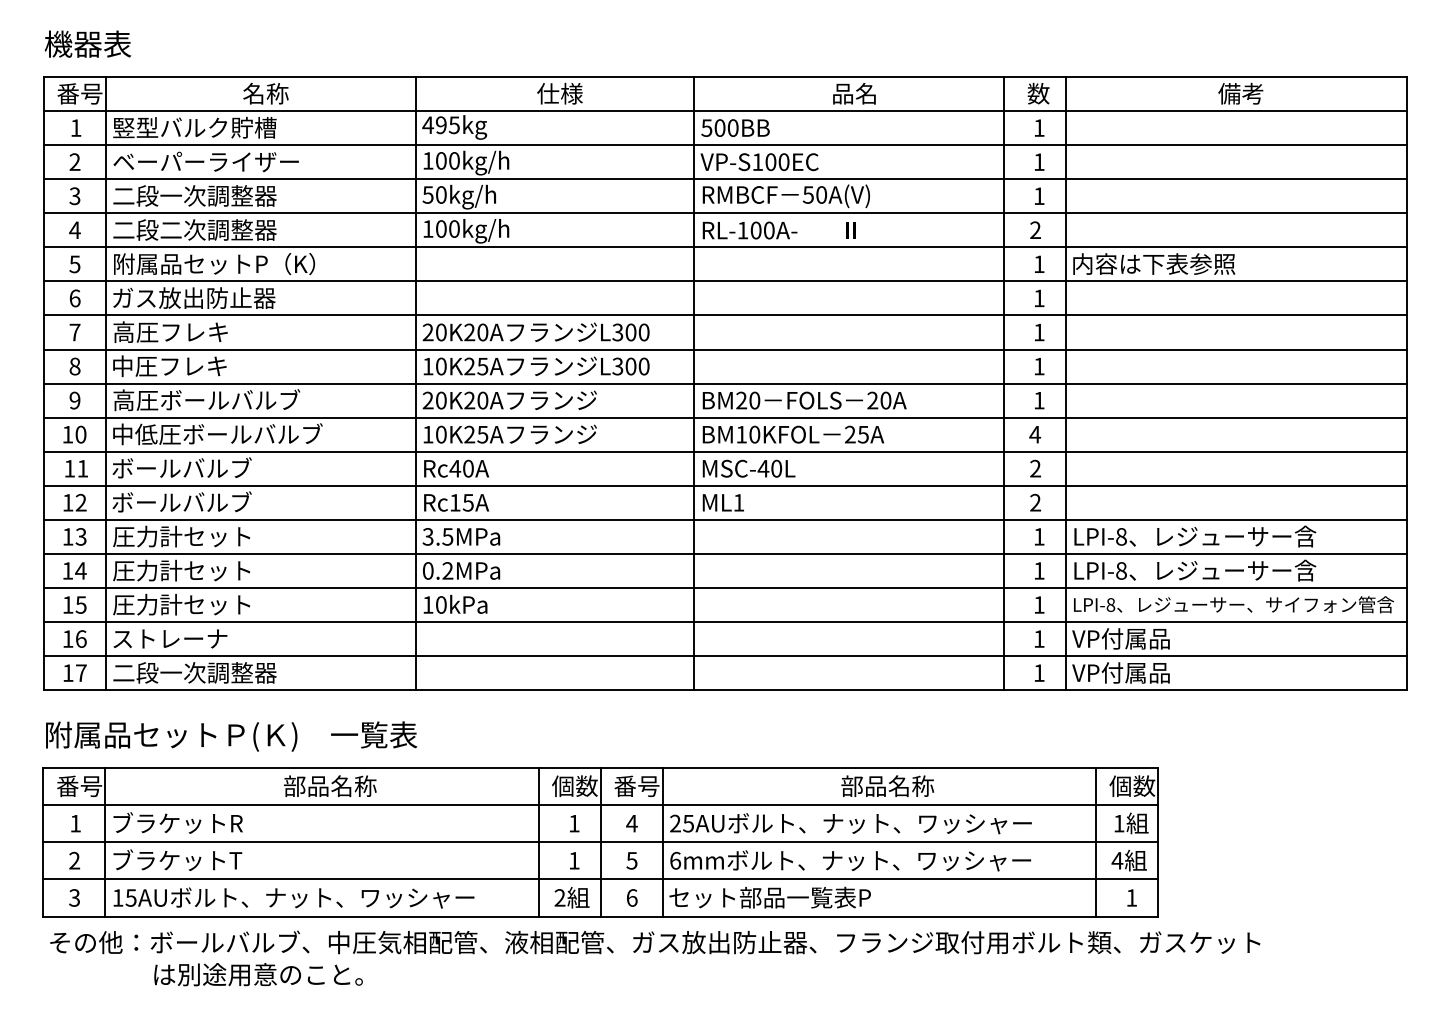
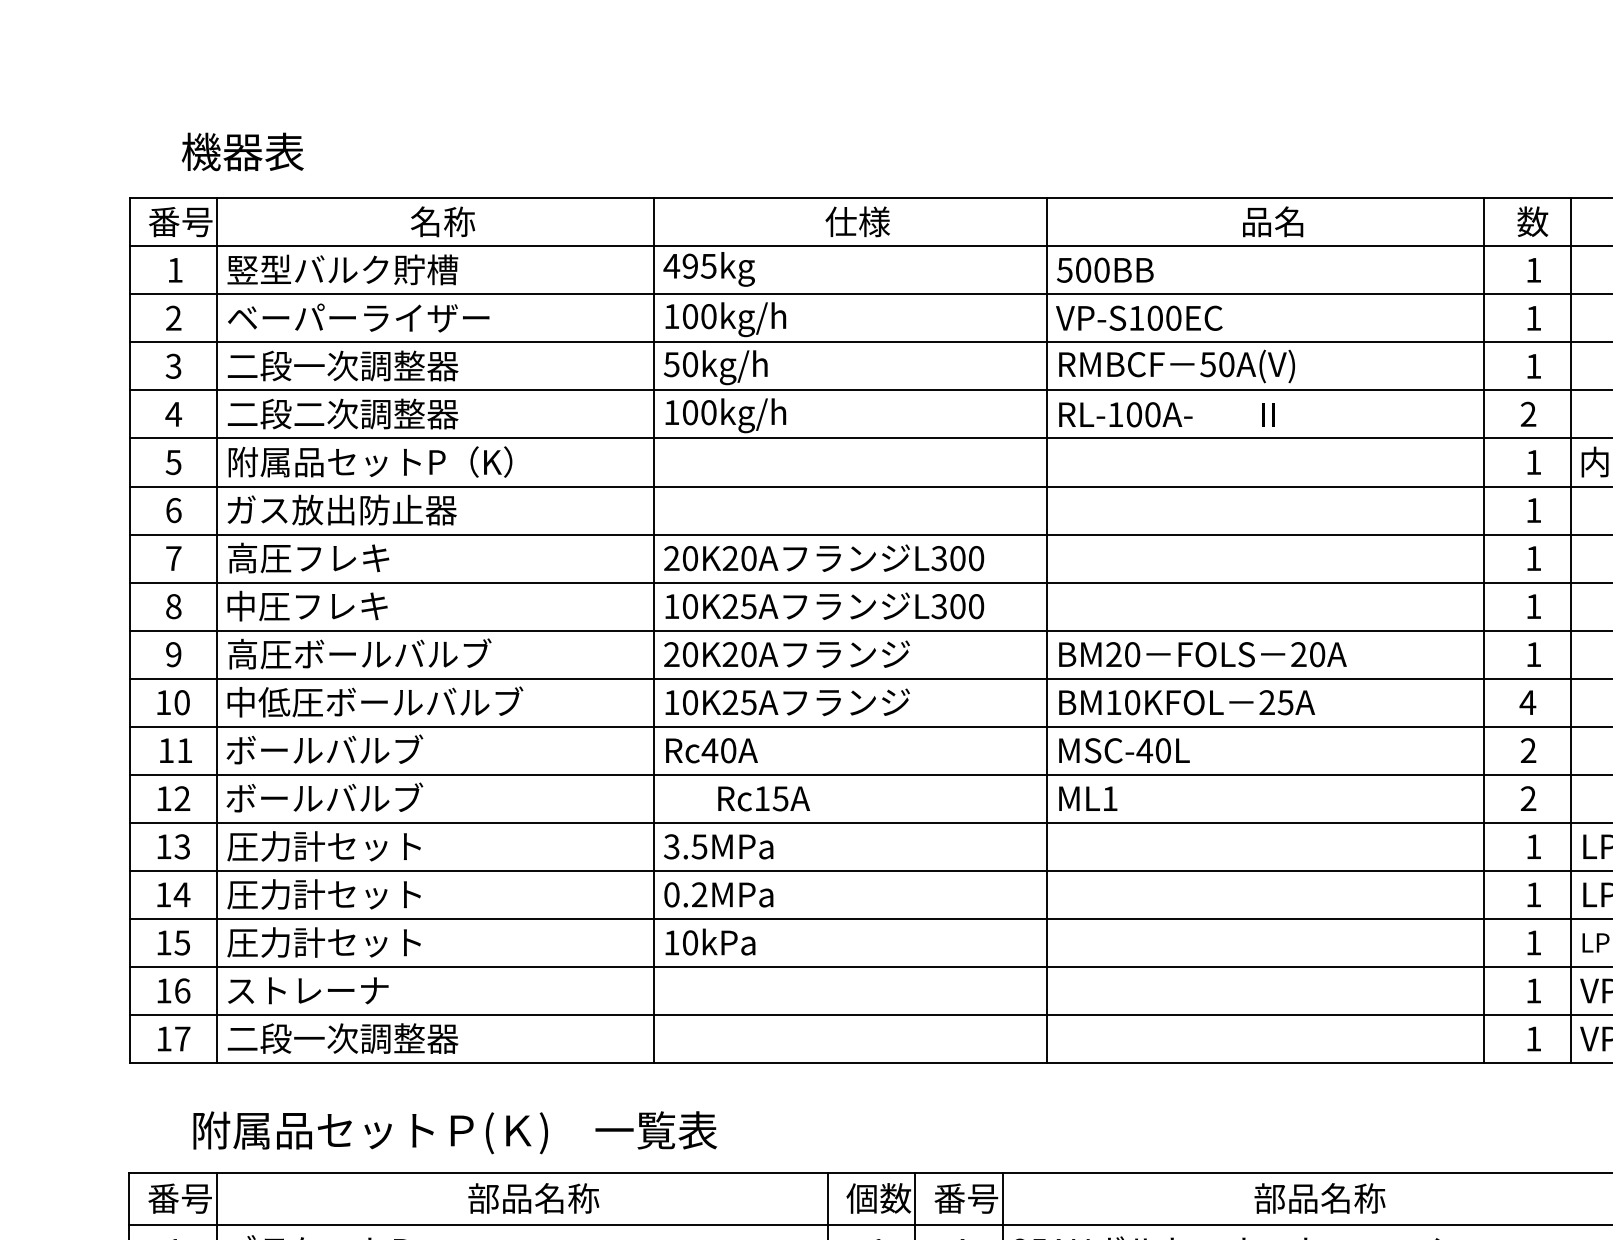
text: (87, 43) -> (242, 150), moved
text: (456, 502) -> (763, 798), moved
text: (231, 736) -> (455, 1132), moved

